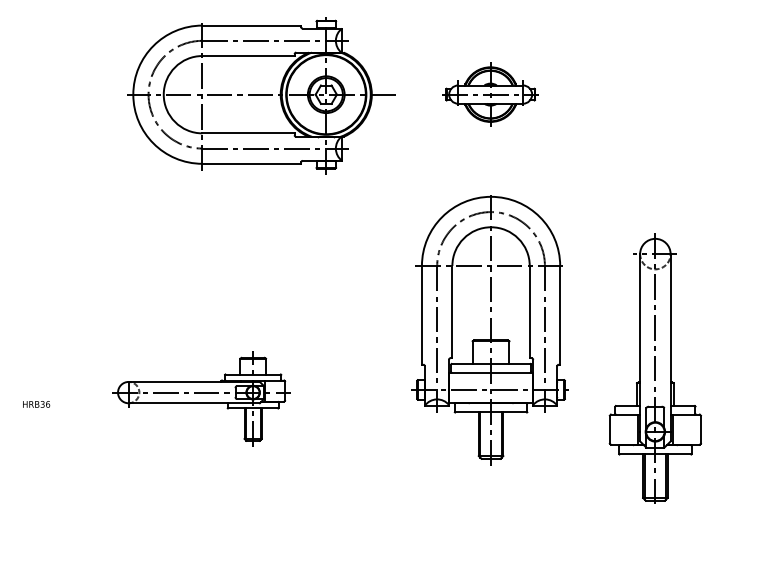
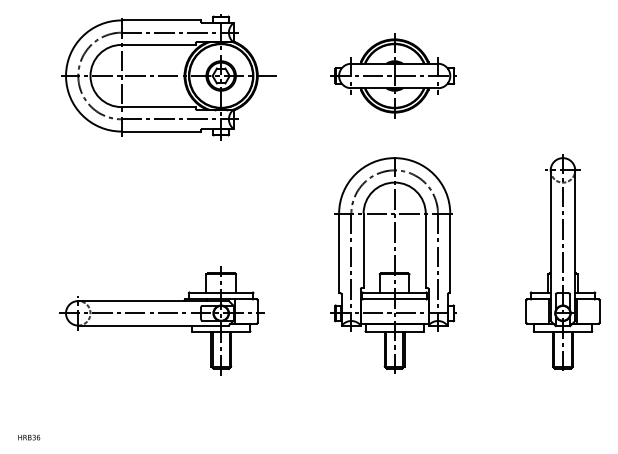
part: (489, 94) -> (393, 75), size x1.67
part: (261, 95) -> (169, 76), moved
part: (654, 368) -> (562, 262), moved
part: (201, 398) -> (161, 320), size x1.43
text: (36, 404) -> (29, 437), moved

